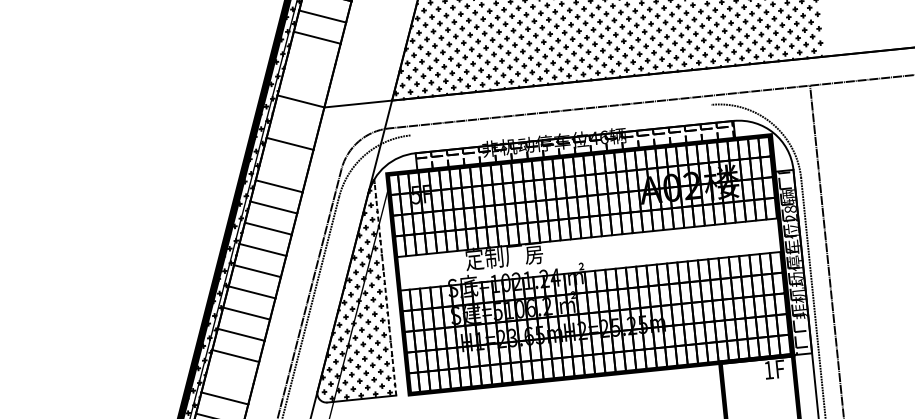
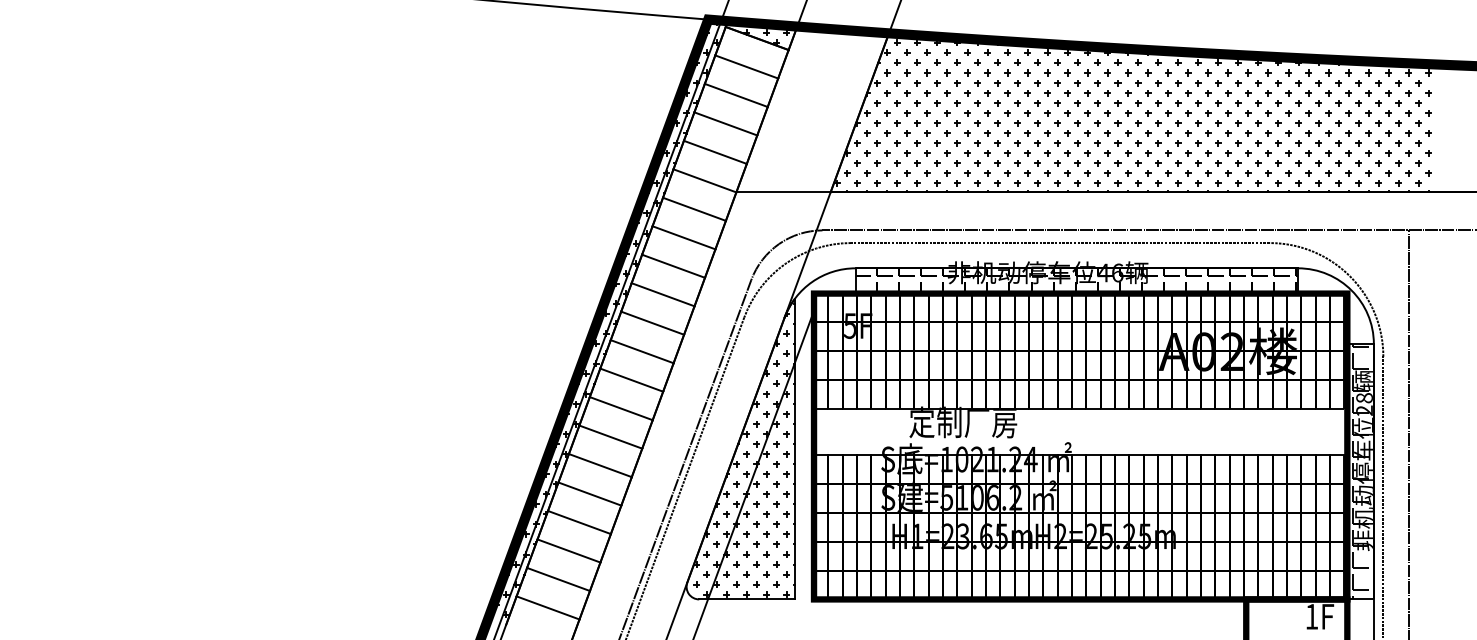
line: (311, 58) -> (725, 123), added
line: (305, 79) -> (714, 151), added
line: (560, 120) -> (1060, 243), added
line: (295, 122) -> (694, 208), added
line: (284, 164) -> (673, 265), added
line: (385, 287) -> (795, 448), dashed -> solid
line: (229, 376) -> (568, 550), added

